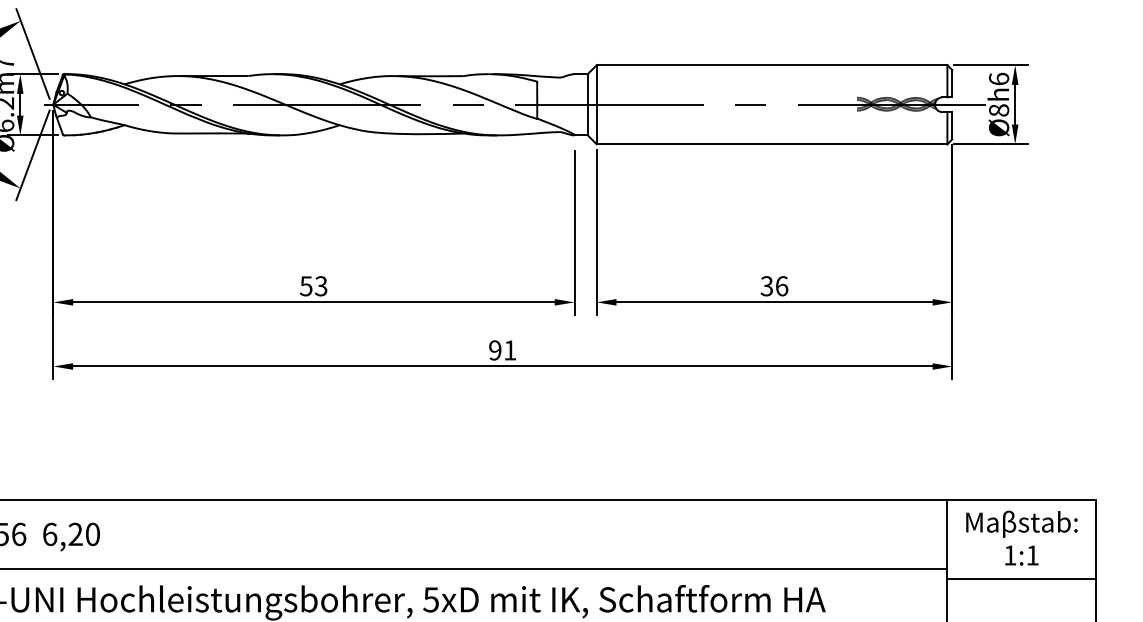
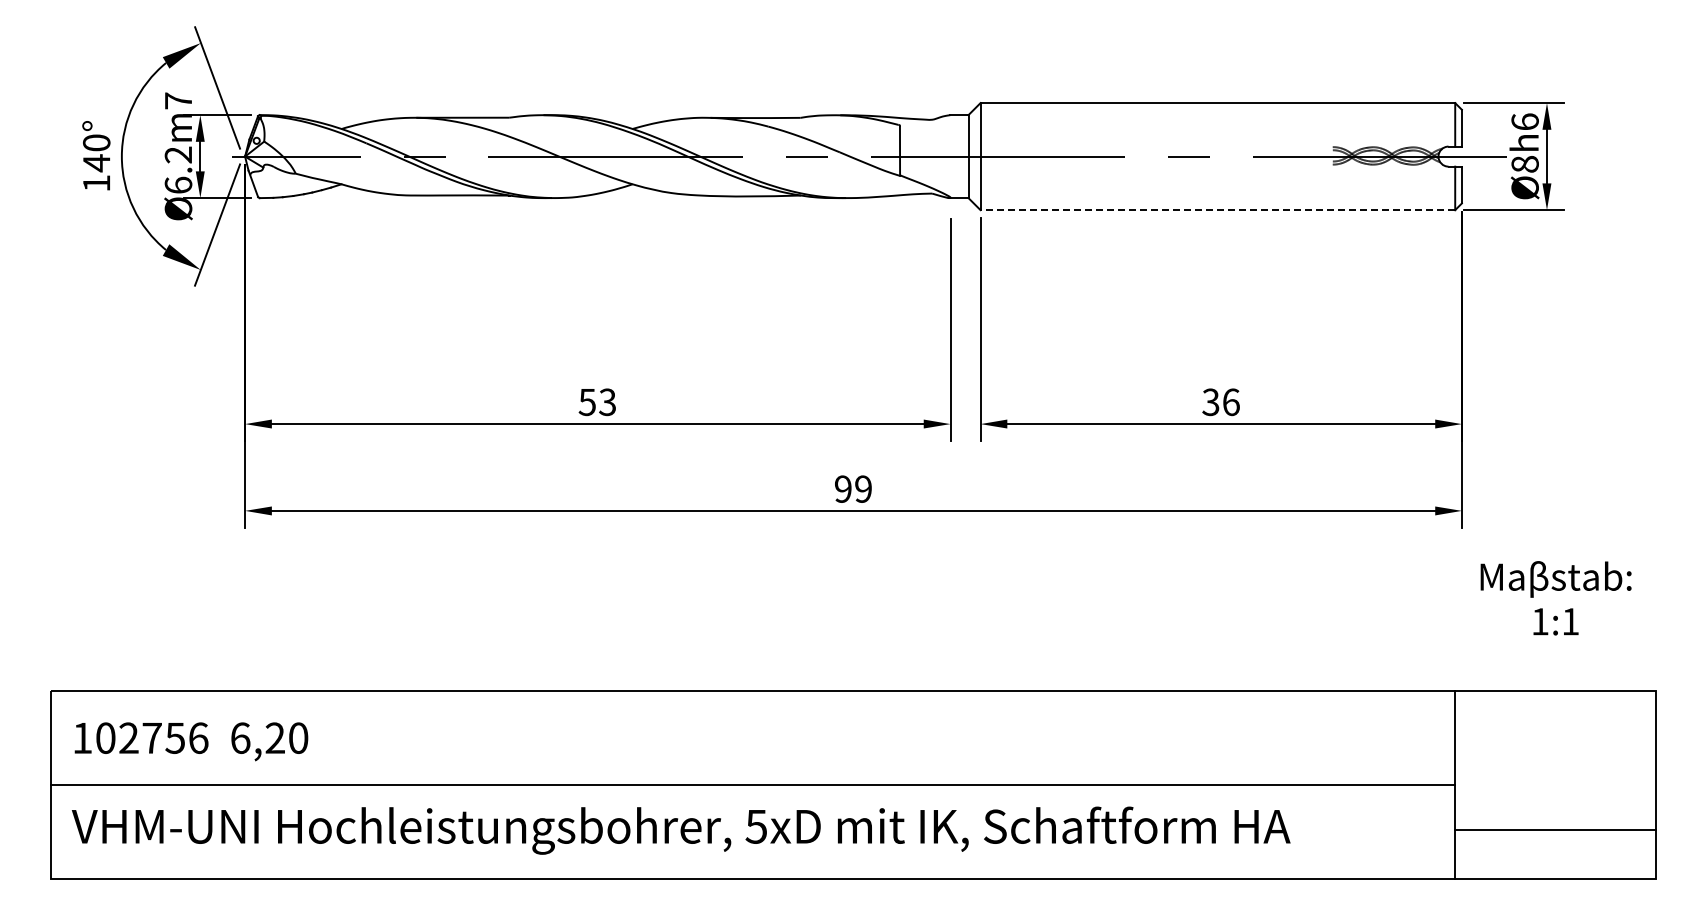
line: (771, 144) -> (1217, 210), solid -> dashed
text: (510, 349) -> (863, 488), 91 -> 99
text: (1021, 538) -> (1555, 598), moved
line: (1021, 578) -> (1555, 830), moved

